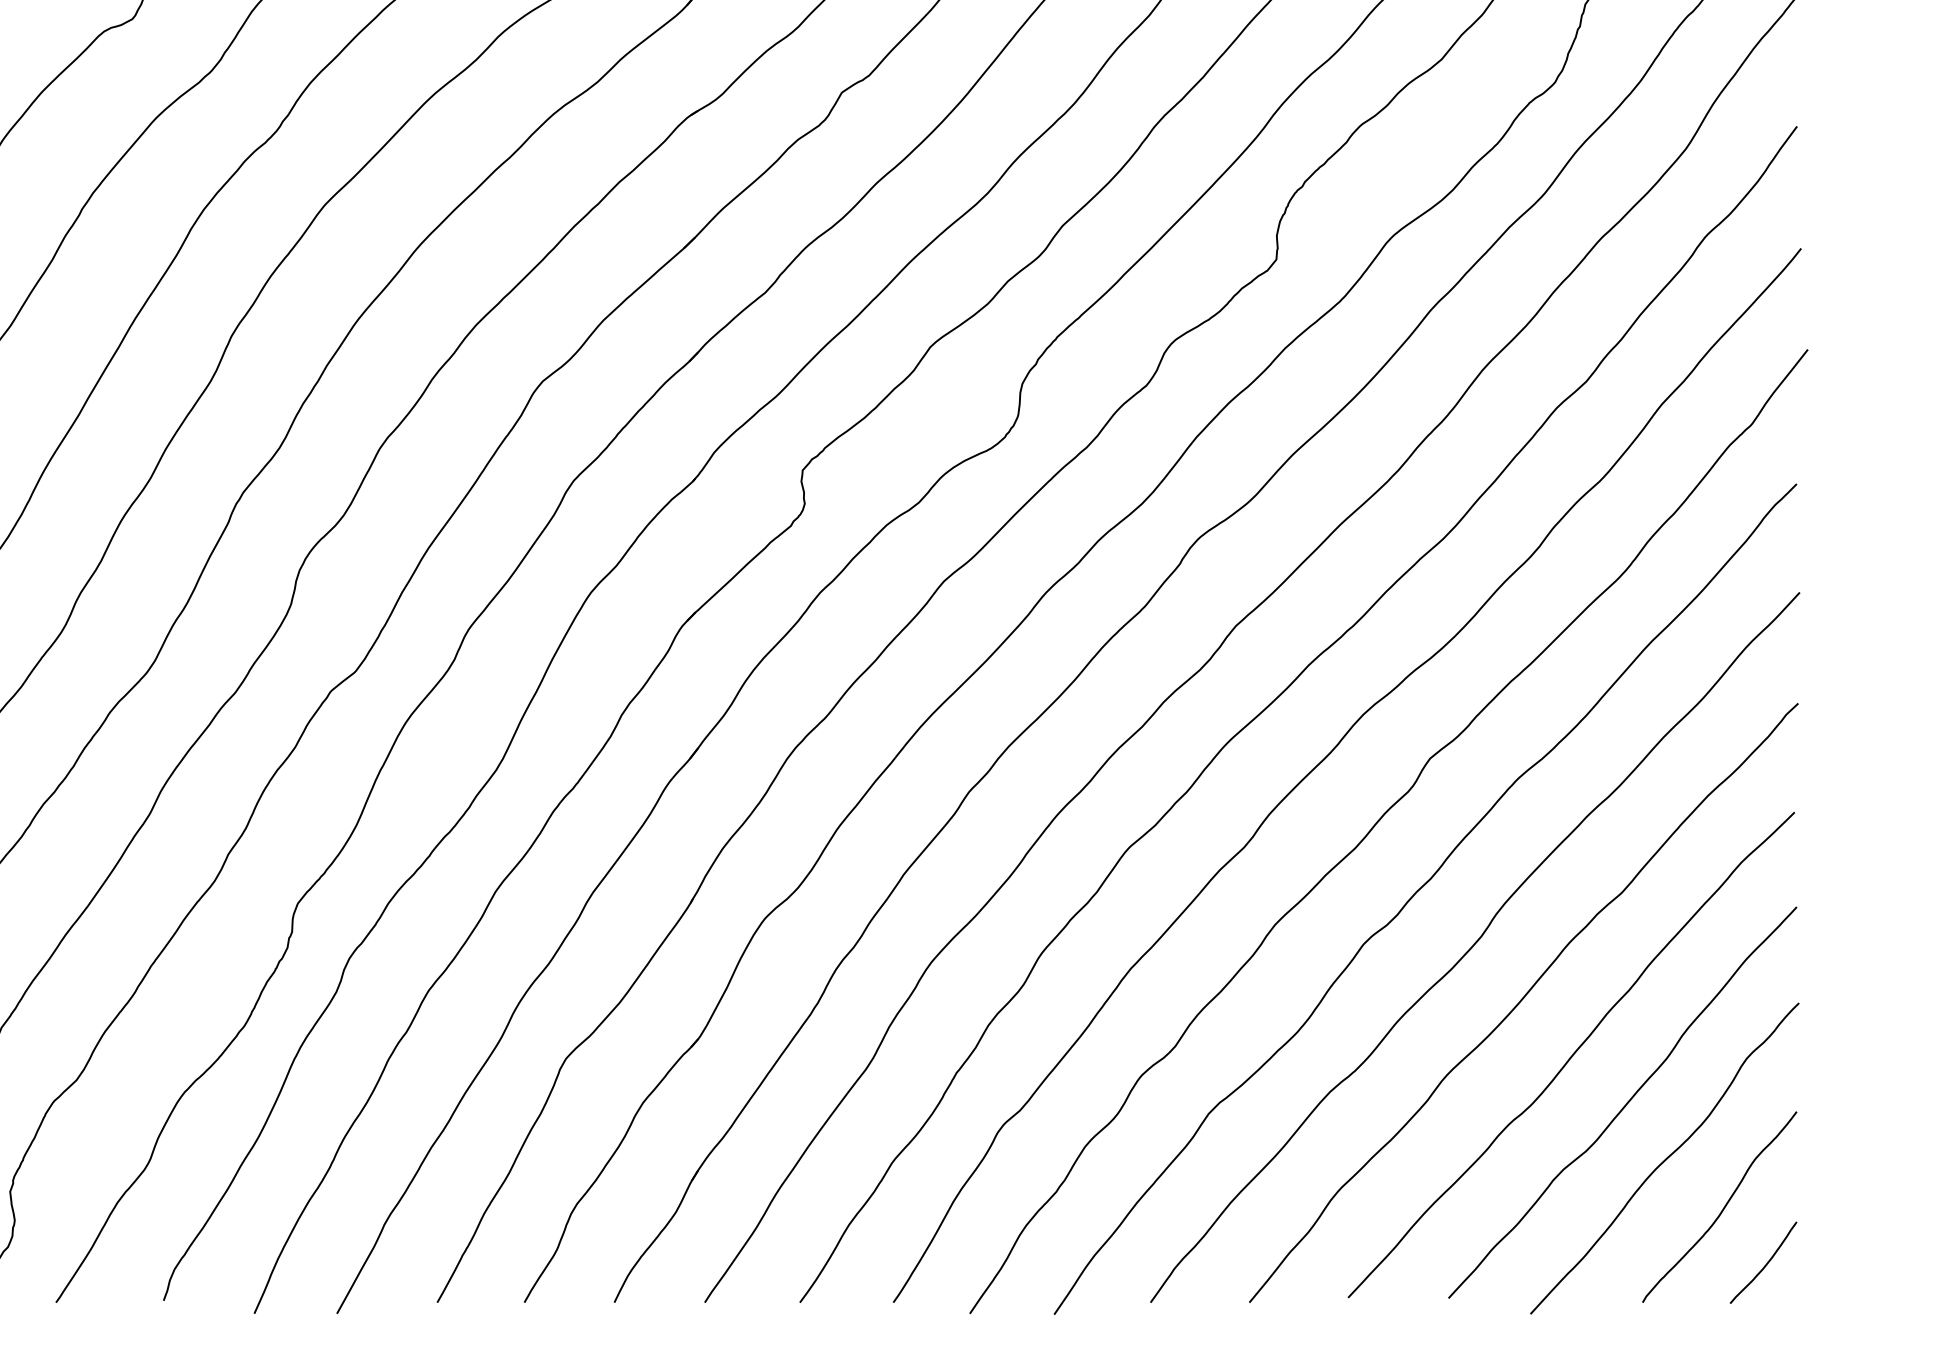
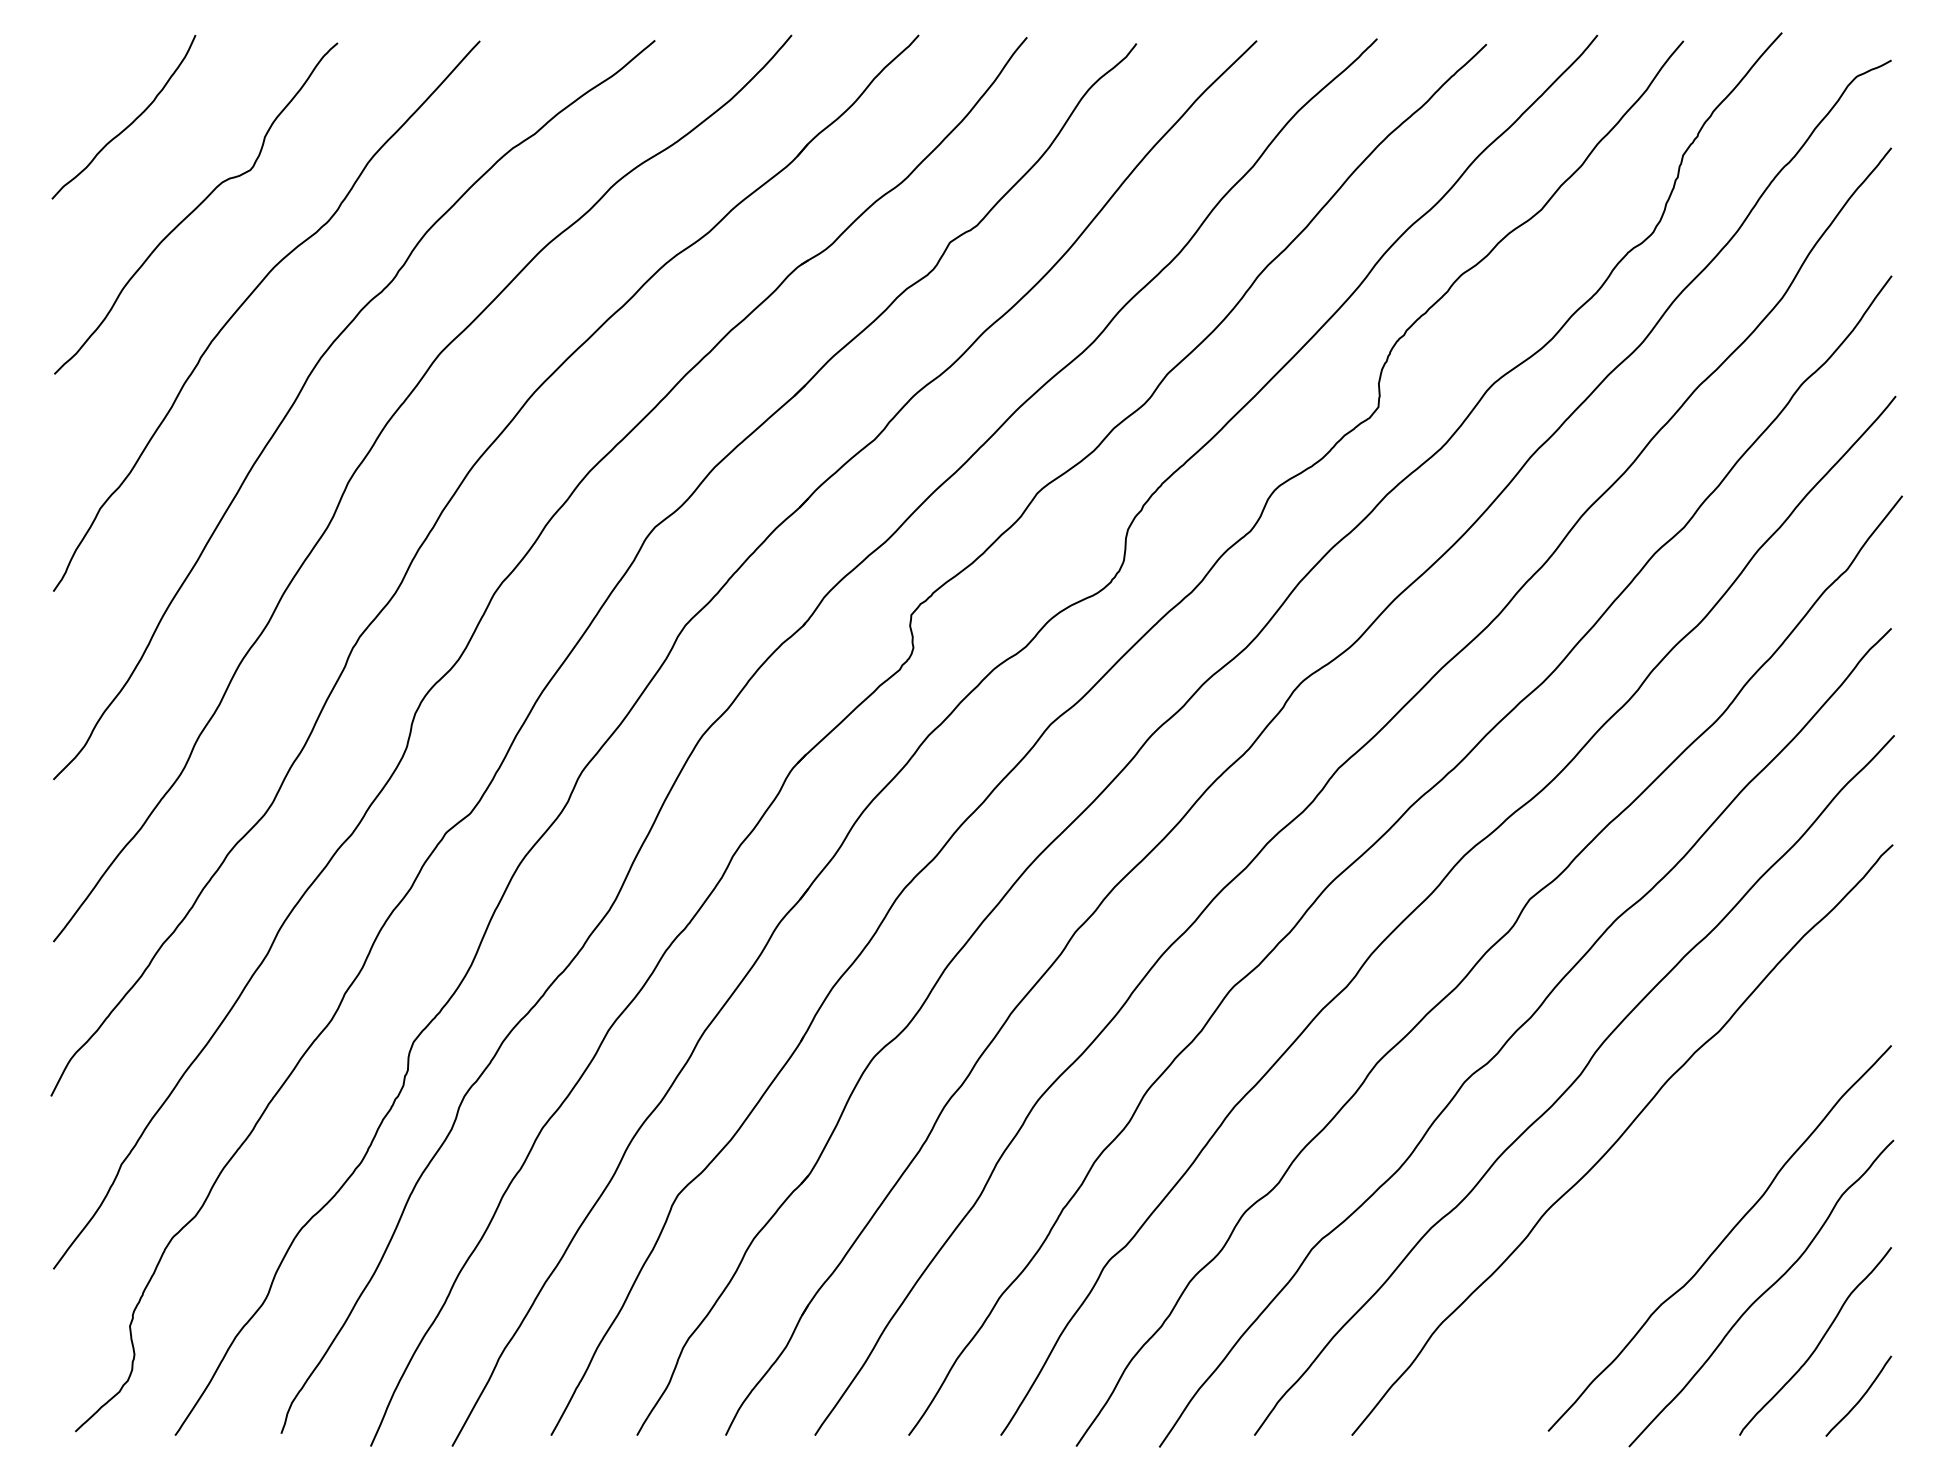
curve: (1571, 1055) -> (1669, 1191), removed

